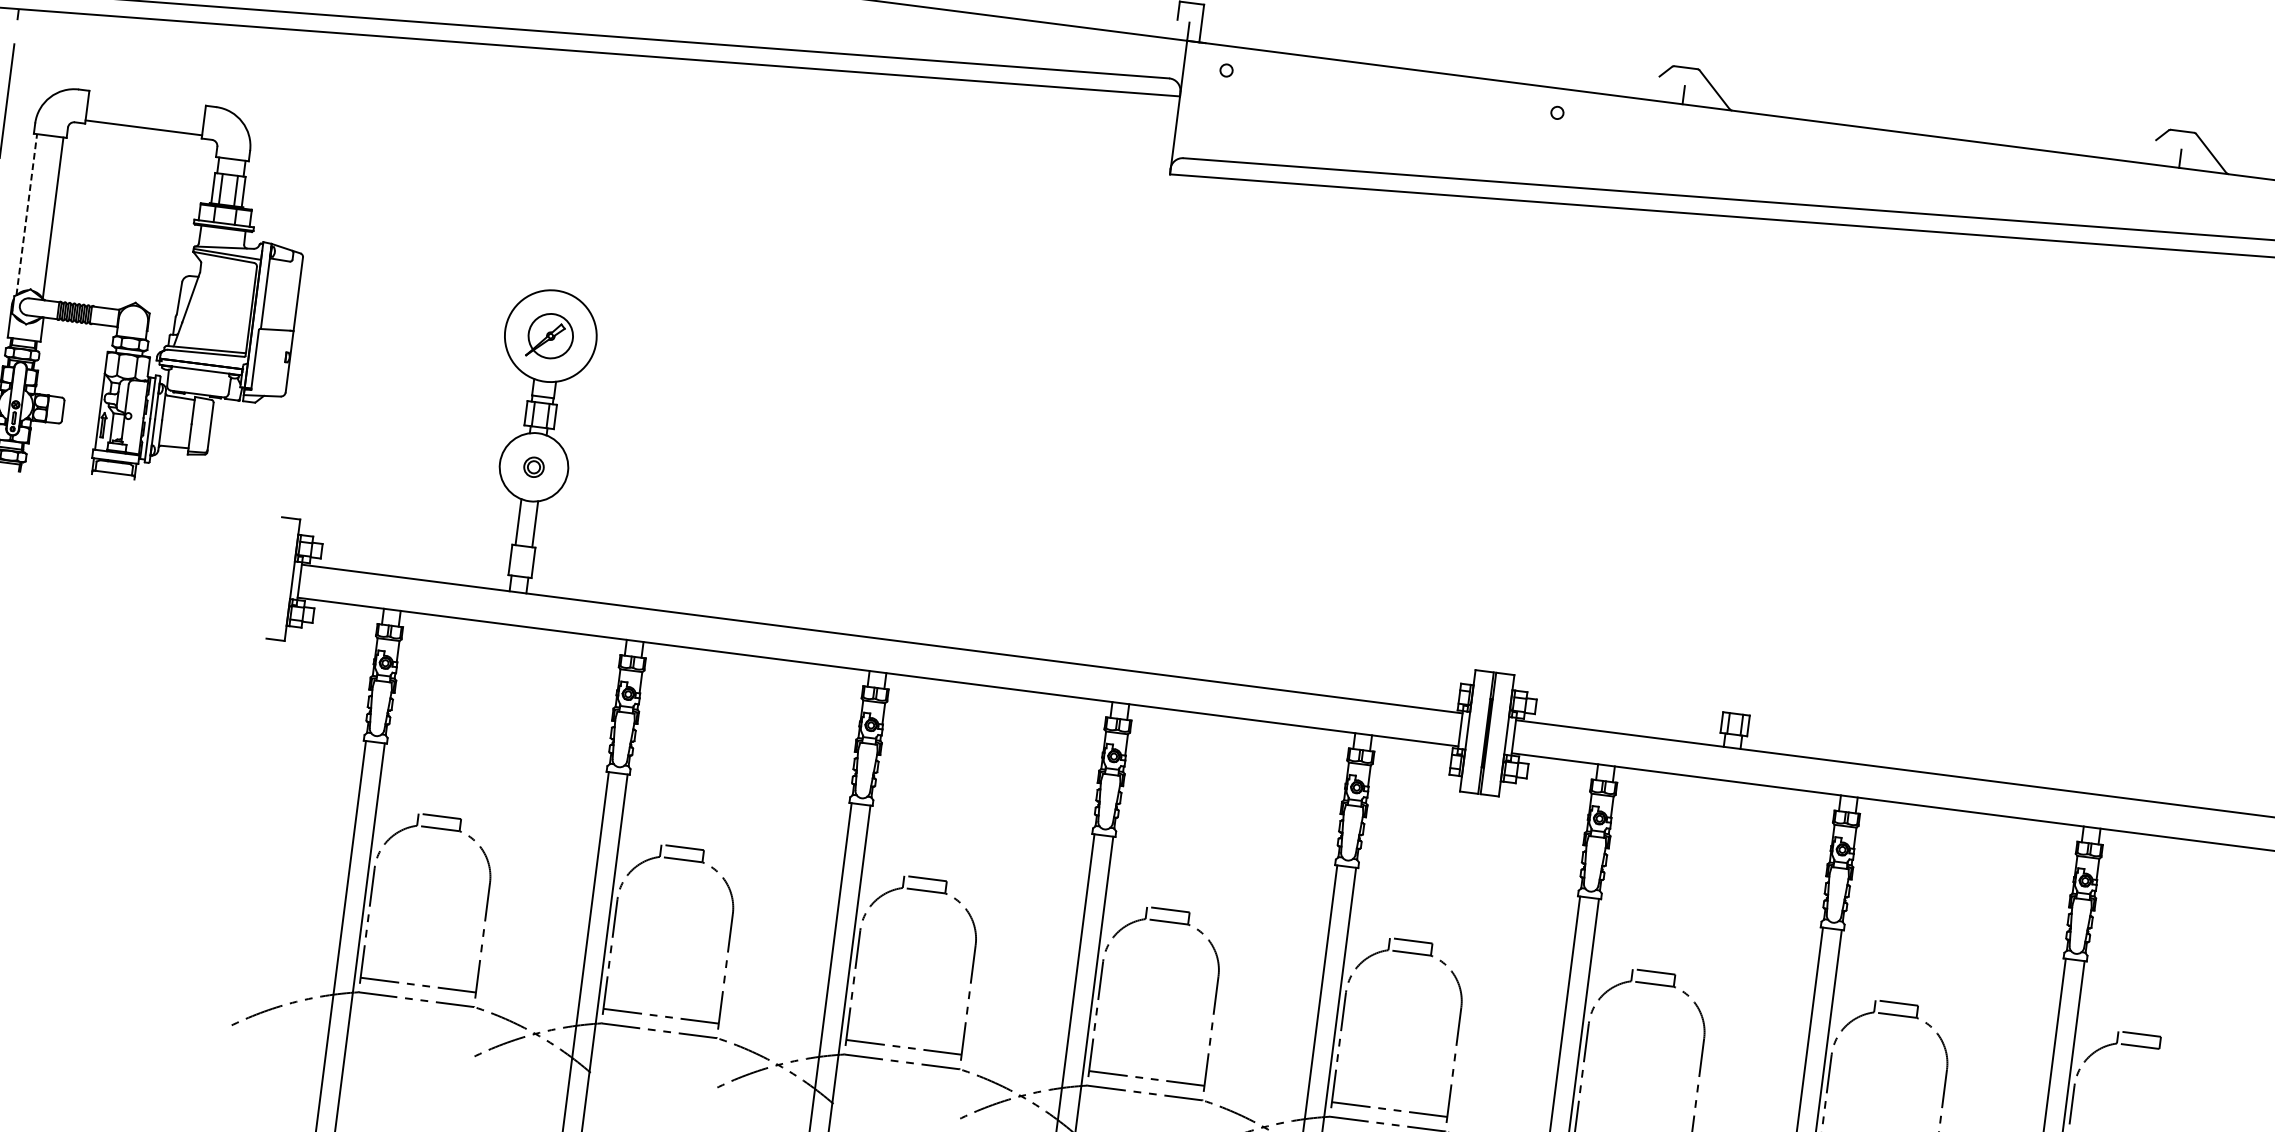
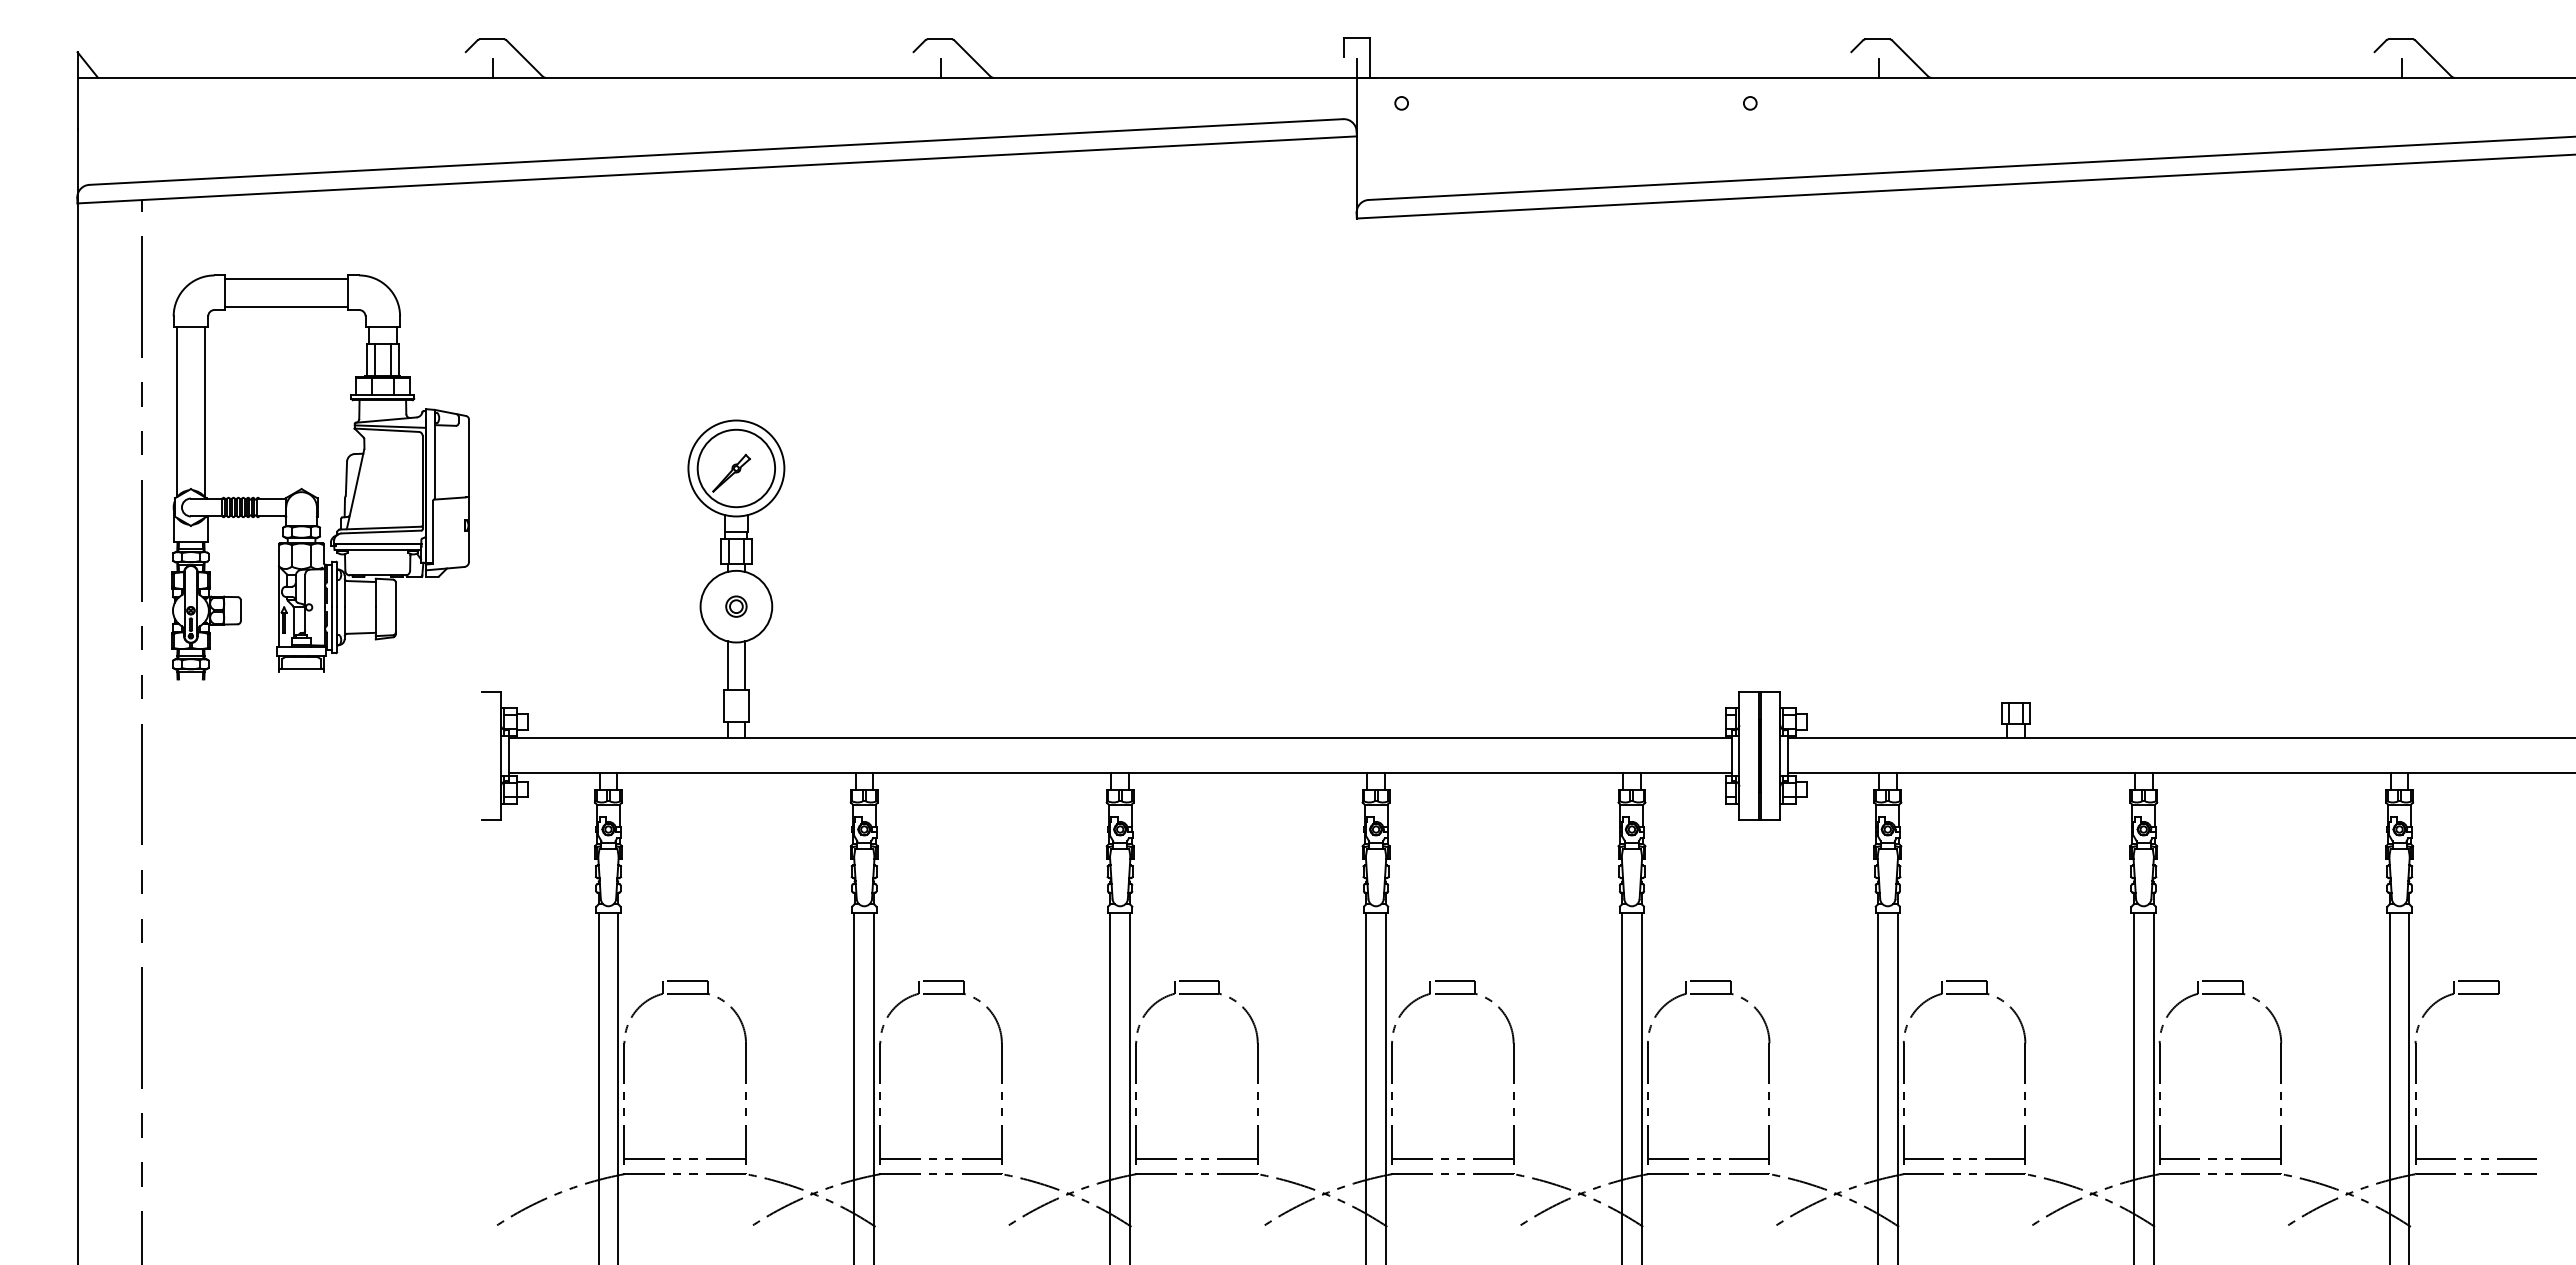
line: (146, 101) -> (286, 278), added
line: (27, 215) -> (177, 412), dashed -> solid
circle: (550, 336) -> (736, 468), size x1.67

